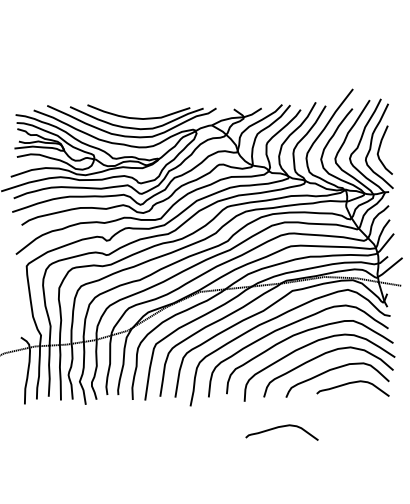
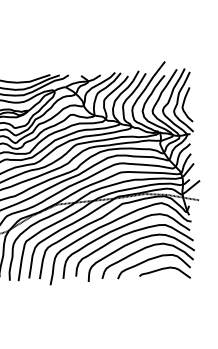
curve: (281, 427) -> (114, 300), removed

